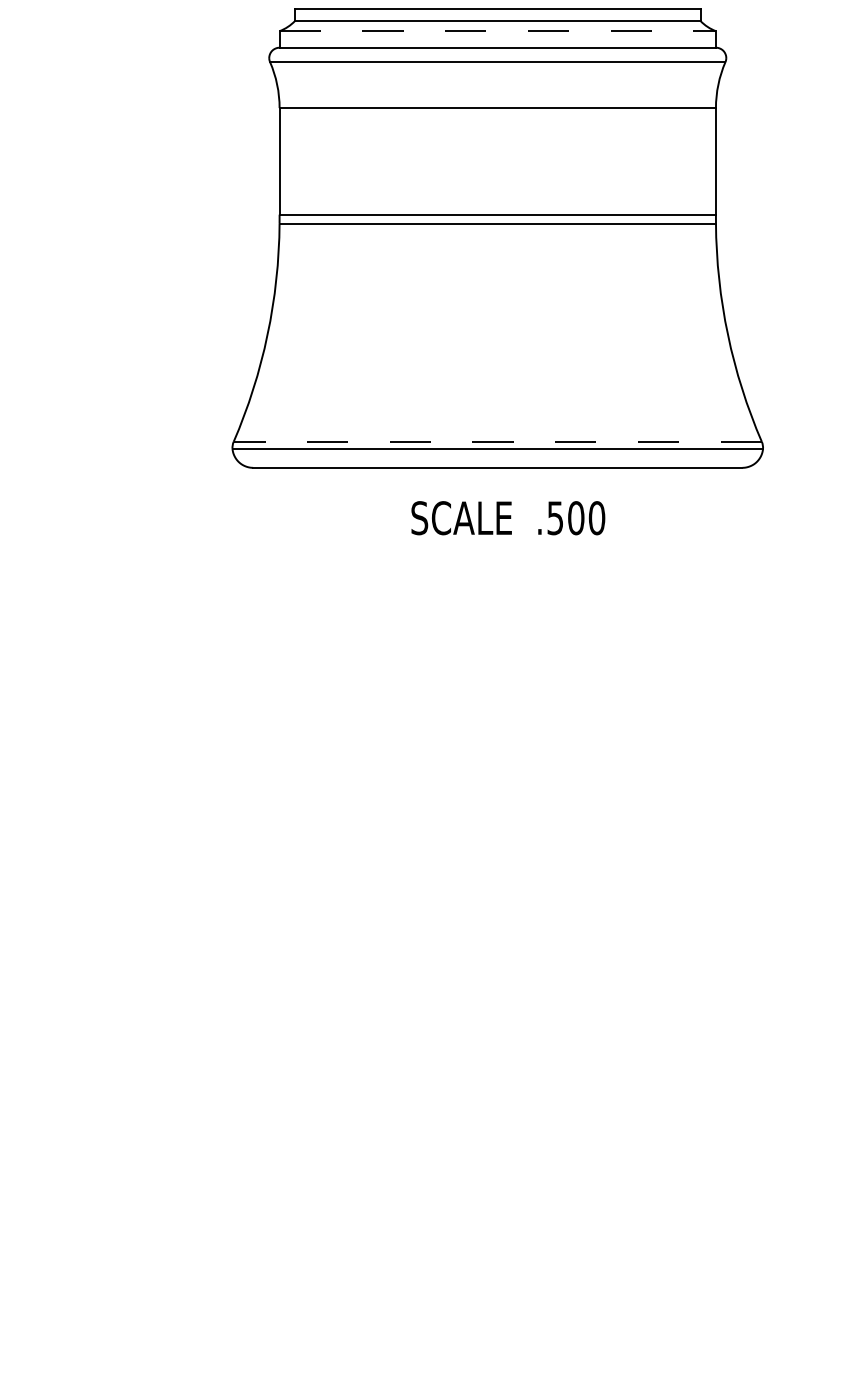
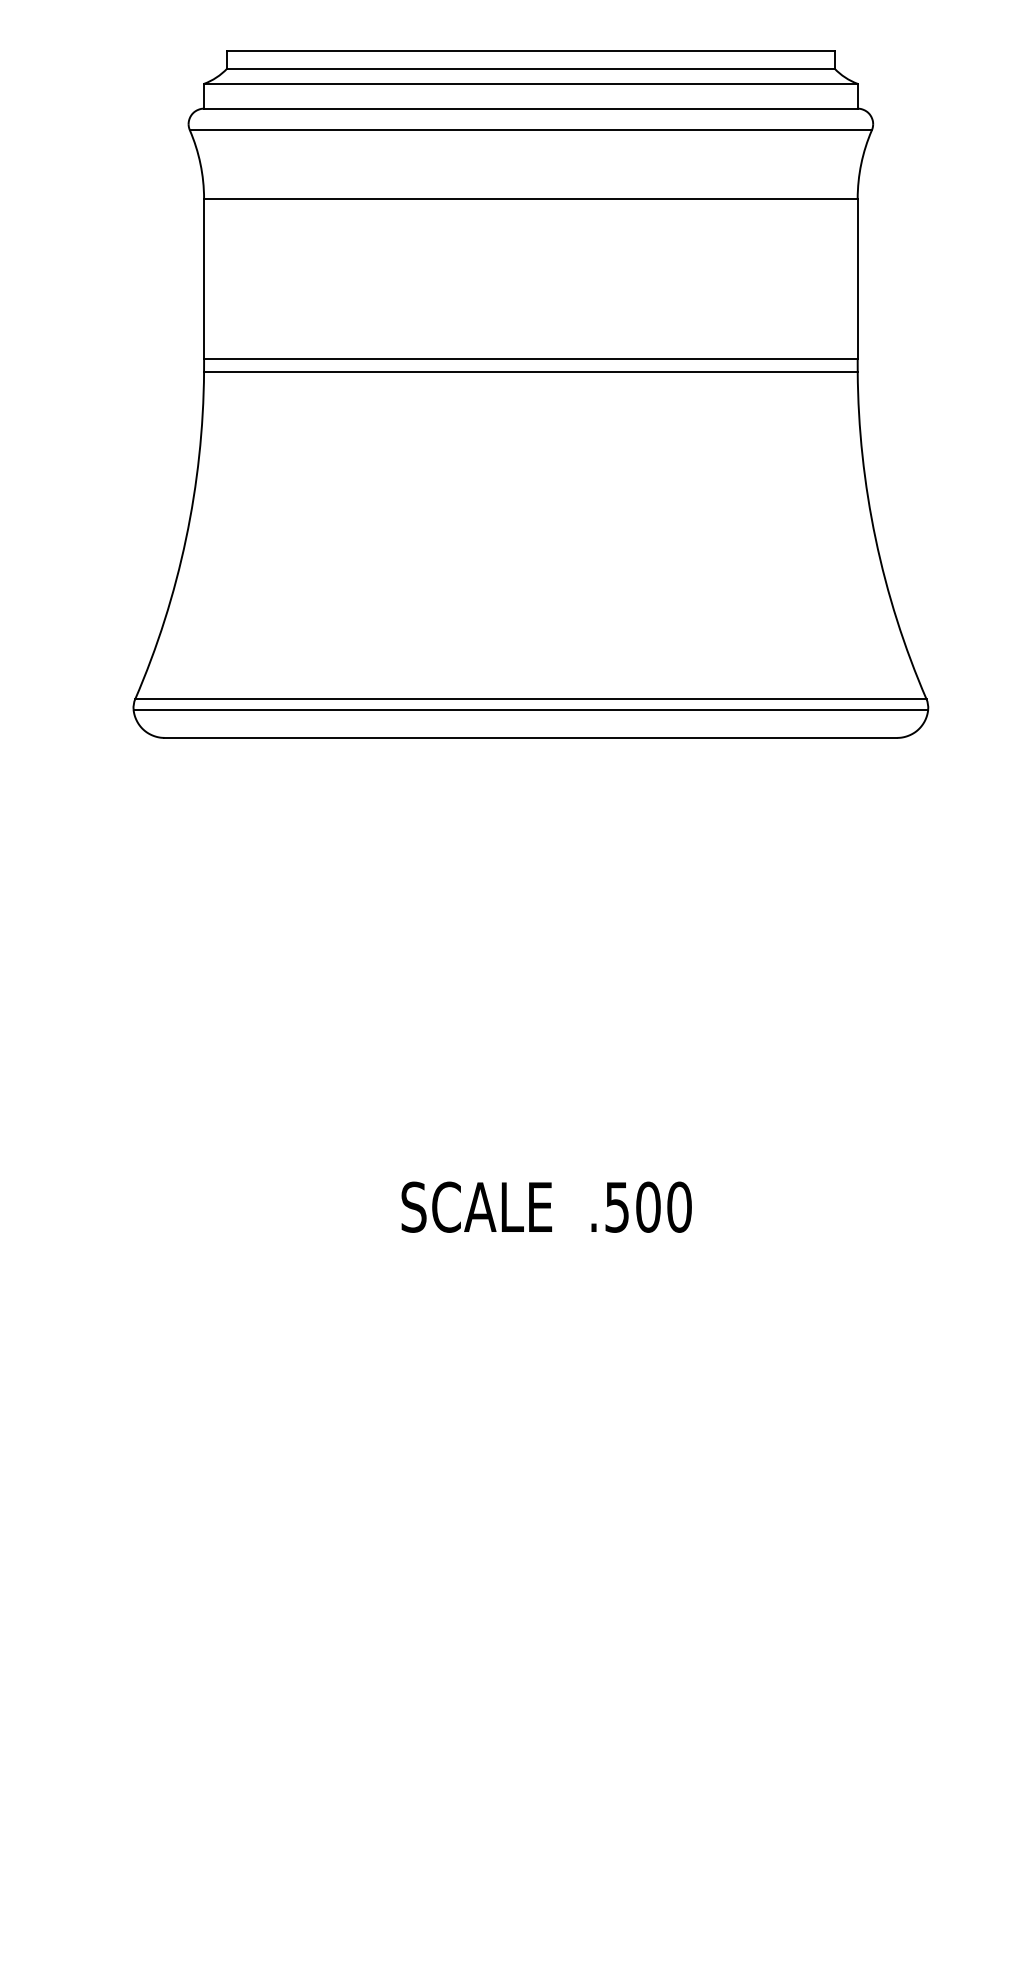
line: (498, 31) -> (531, 84), dashed -> solid
line: (497, 441) -> (530, 698), dashed -> solid
text: (508, 518) -> (546, 1207), moved

